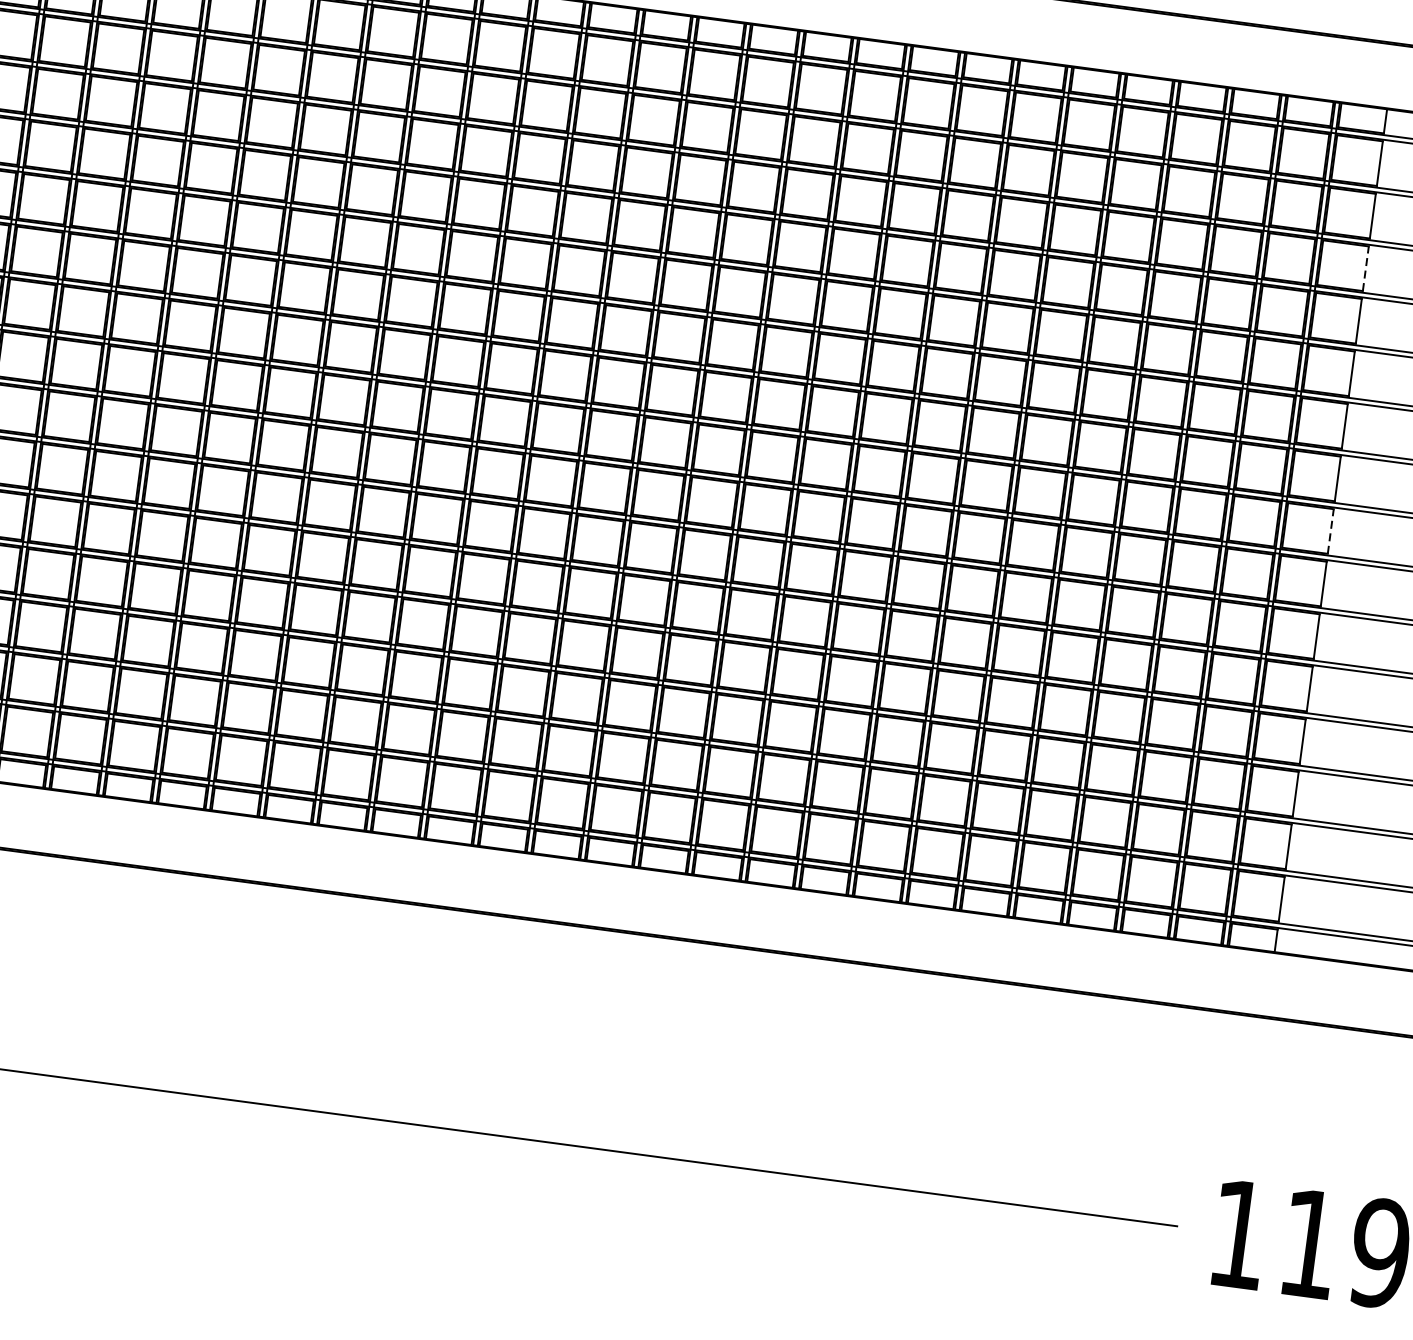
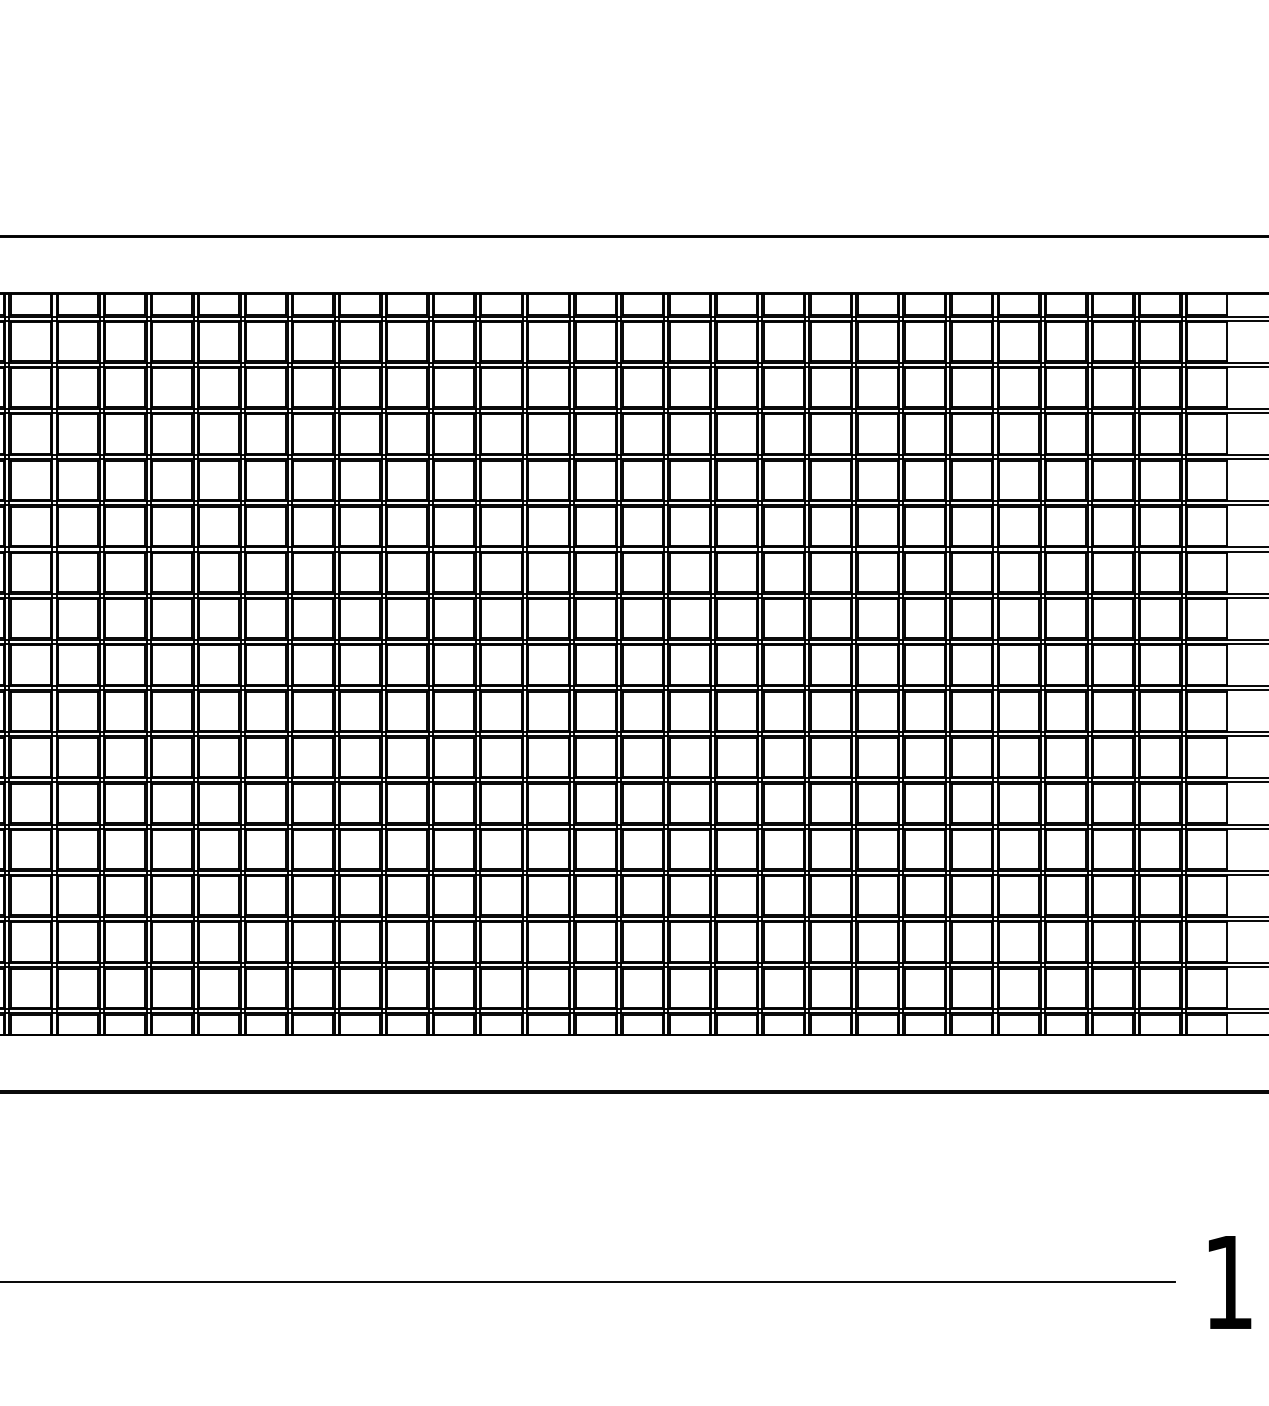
line: (1366, 269) -> (1227, 434), dashed -> solid
line: (1331, 531) -> (1227, 664), dashed -> solid

